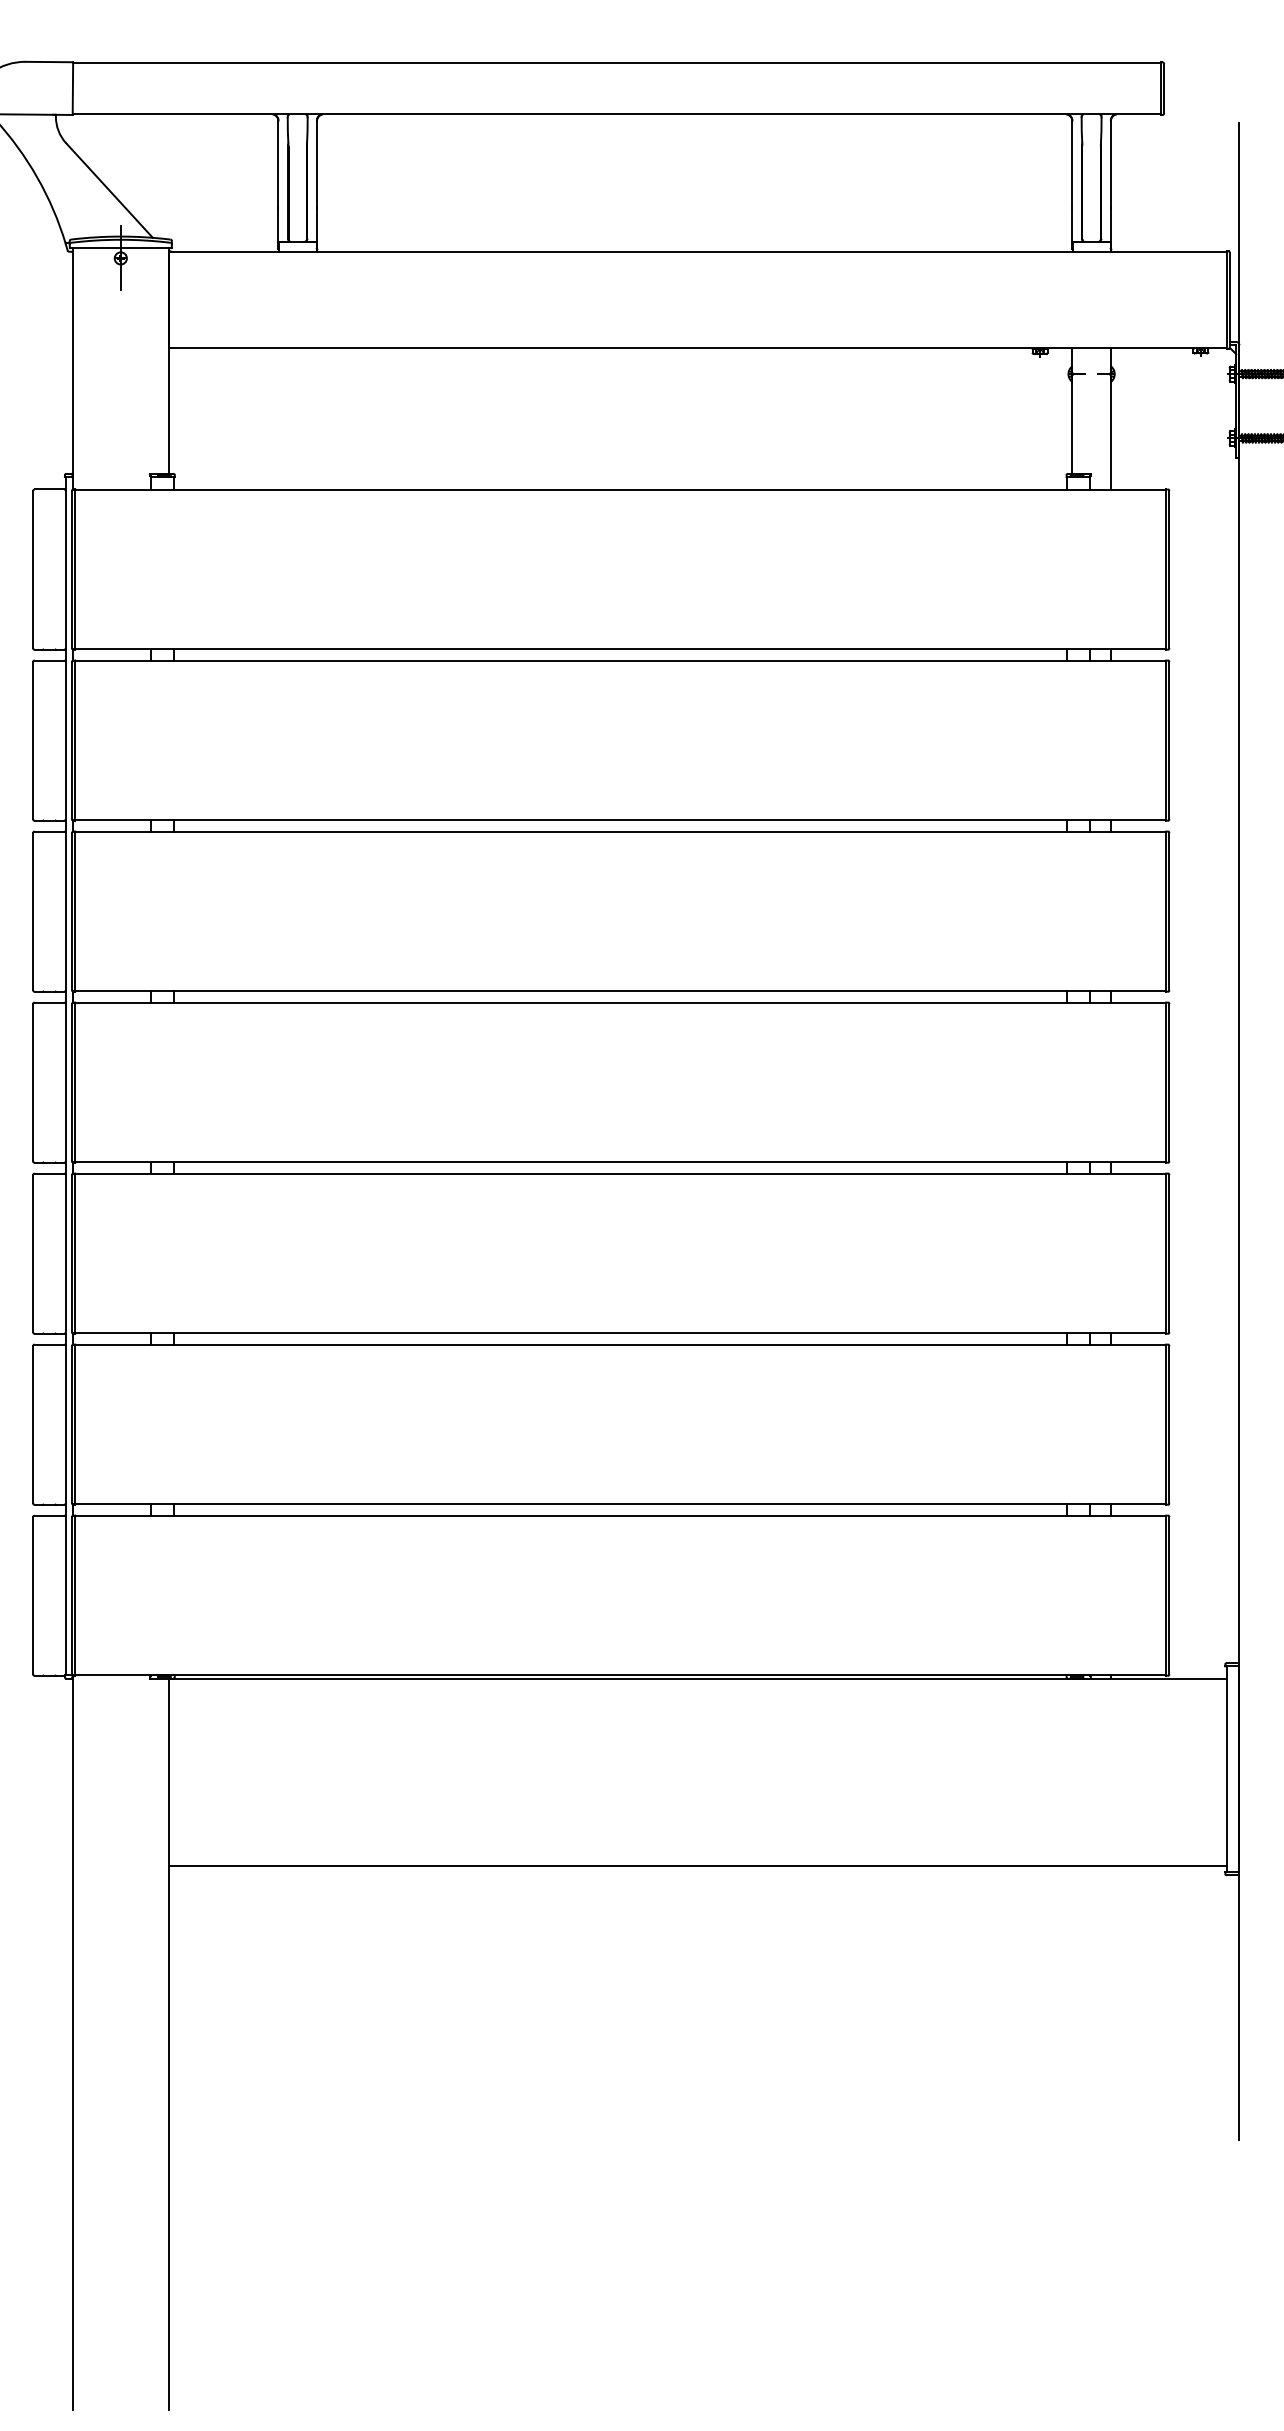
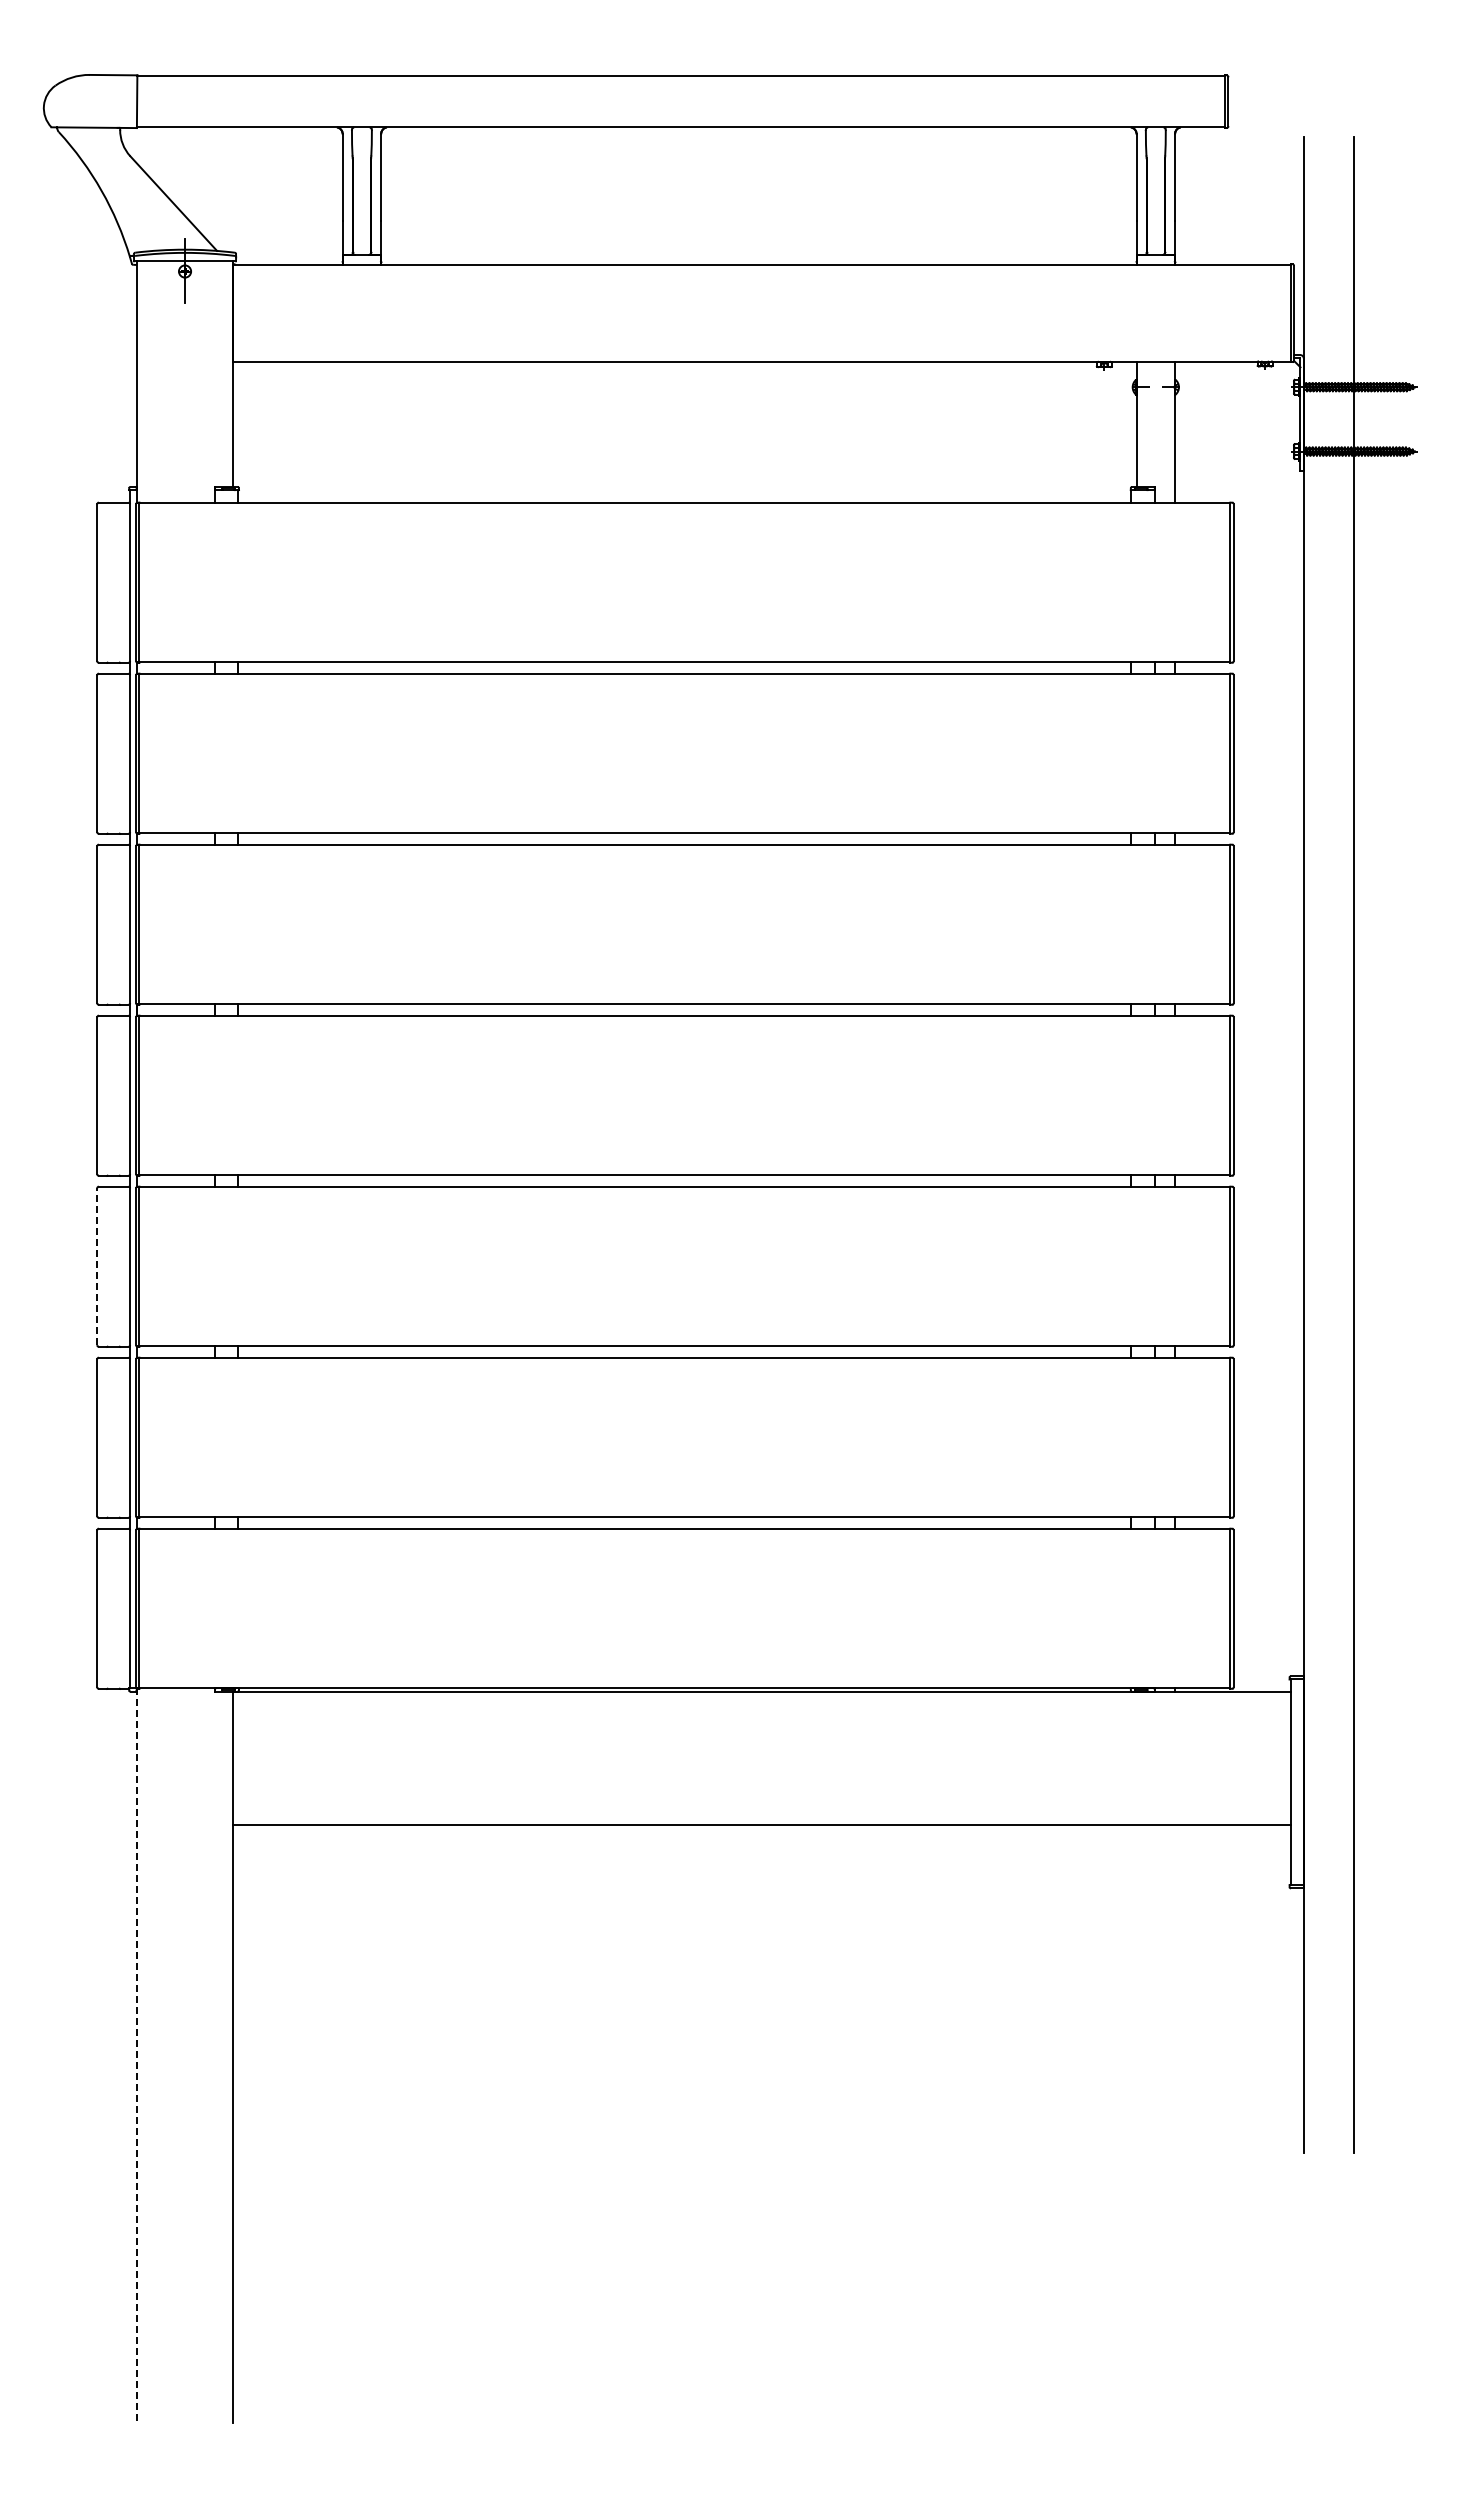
line: (33, 1253) -> (97, 1266), solid -> dashed
line: (697, 1865) -> (761, 1824), moved
line: (72, 2043) -> (136, 2056), solid -> dashed

